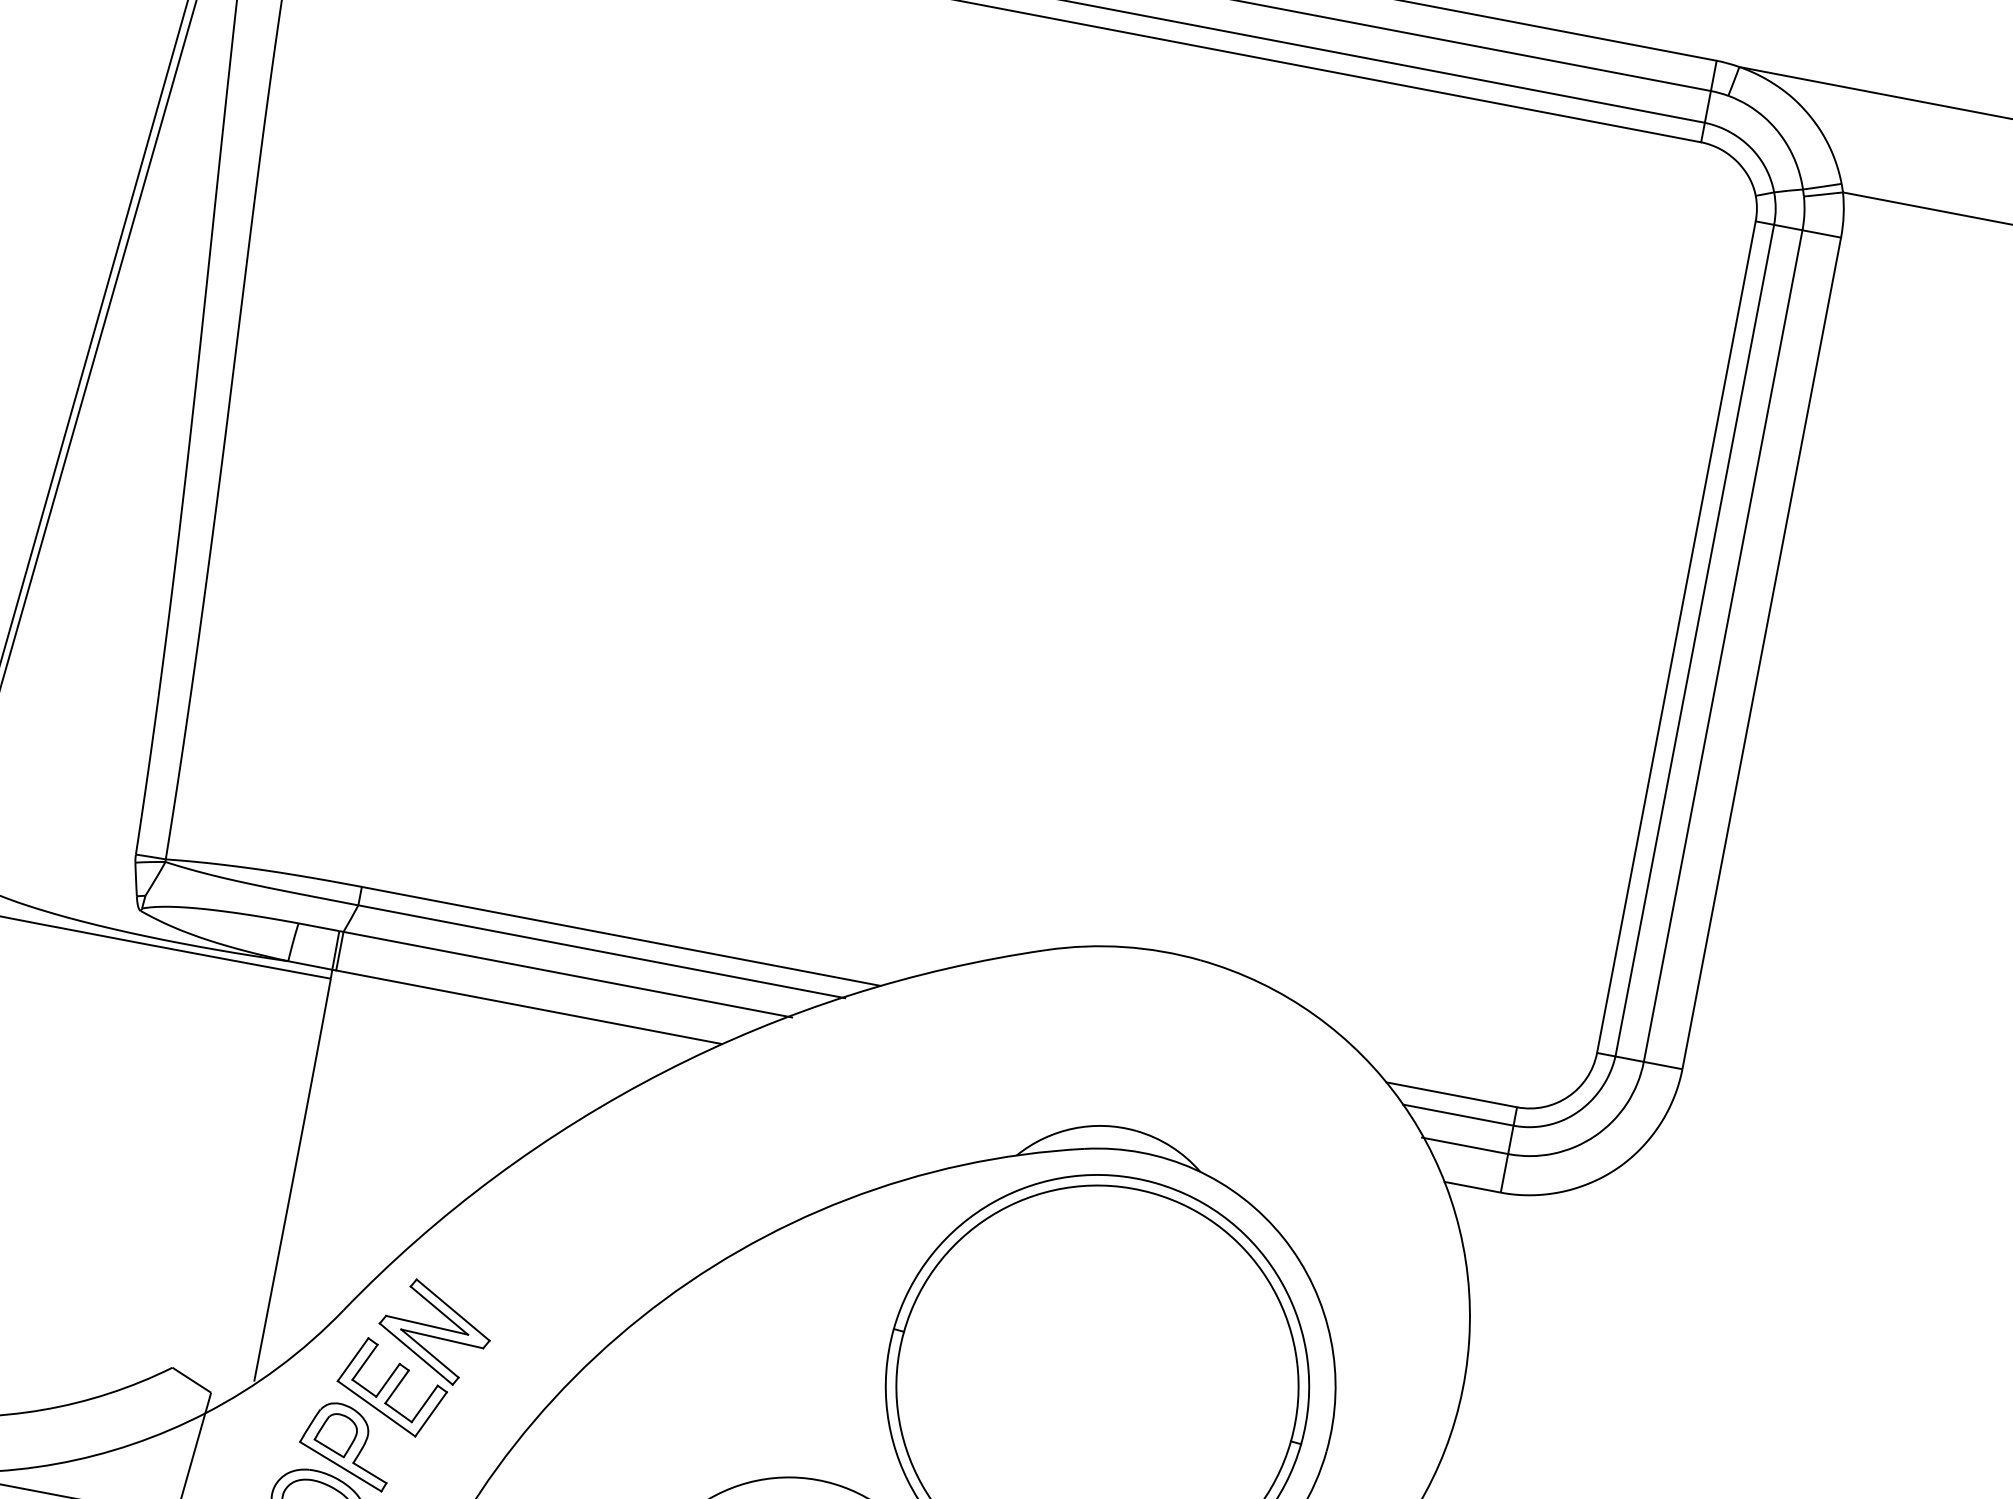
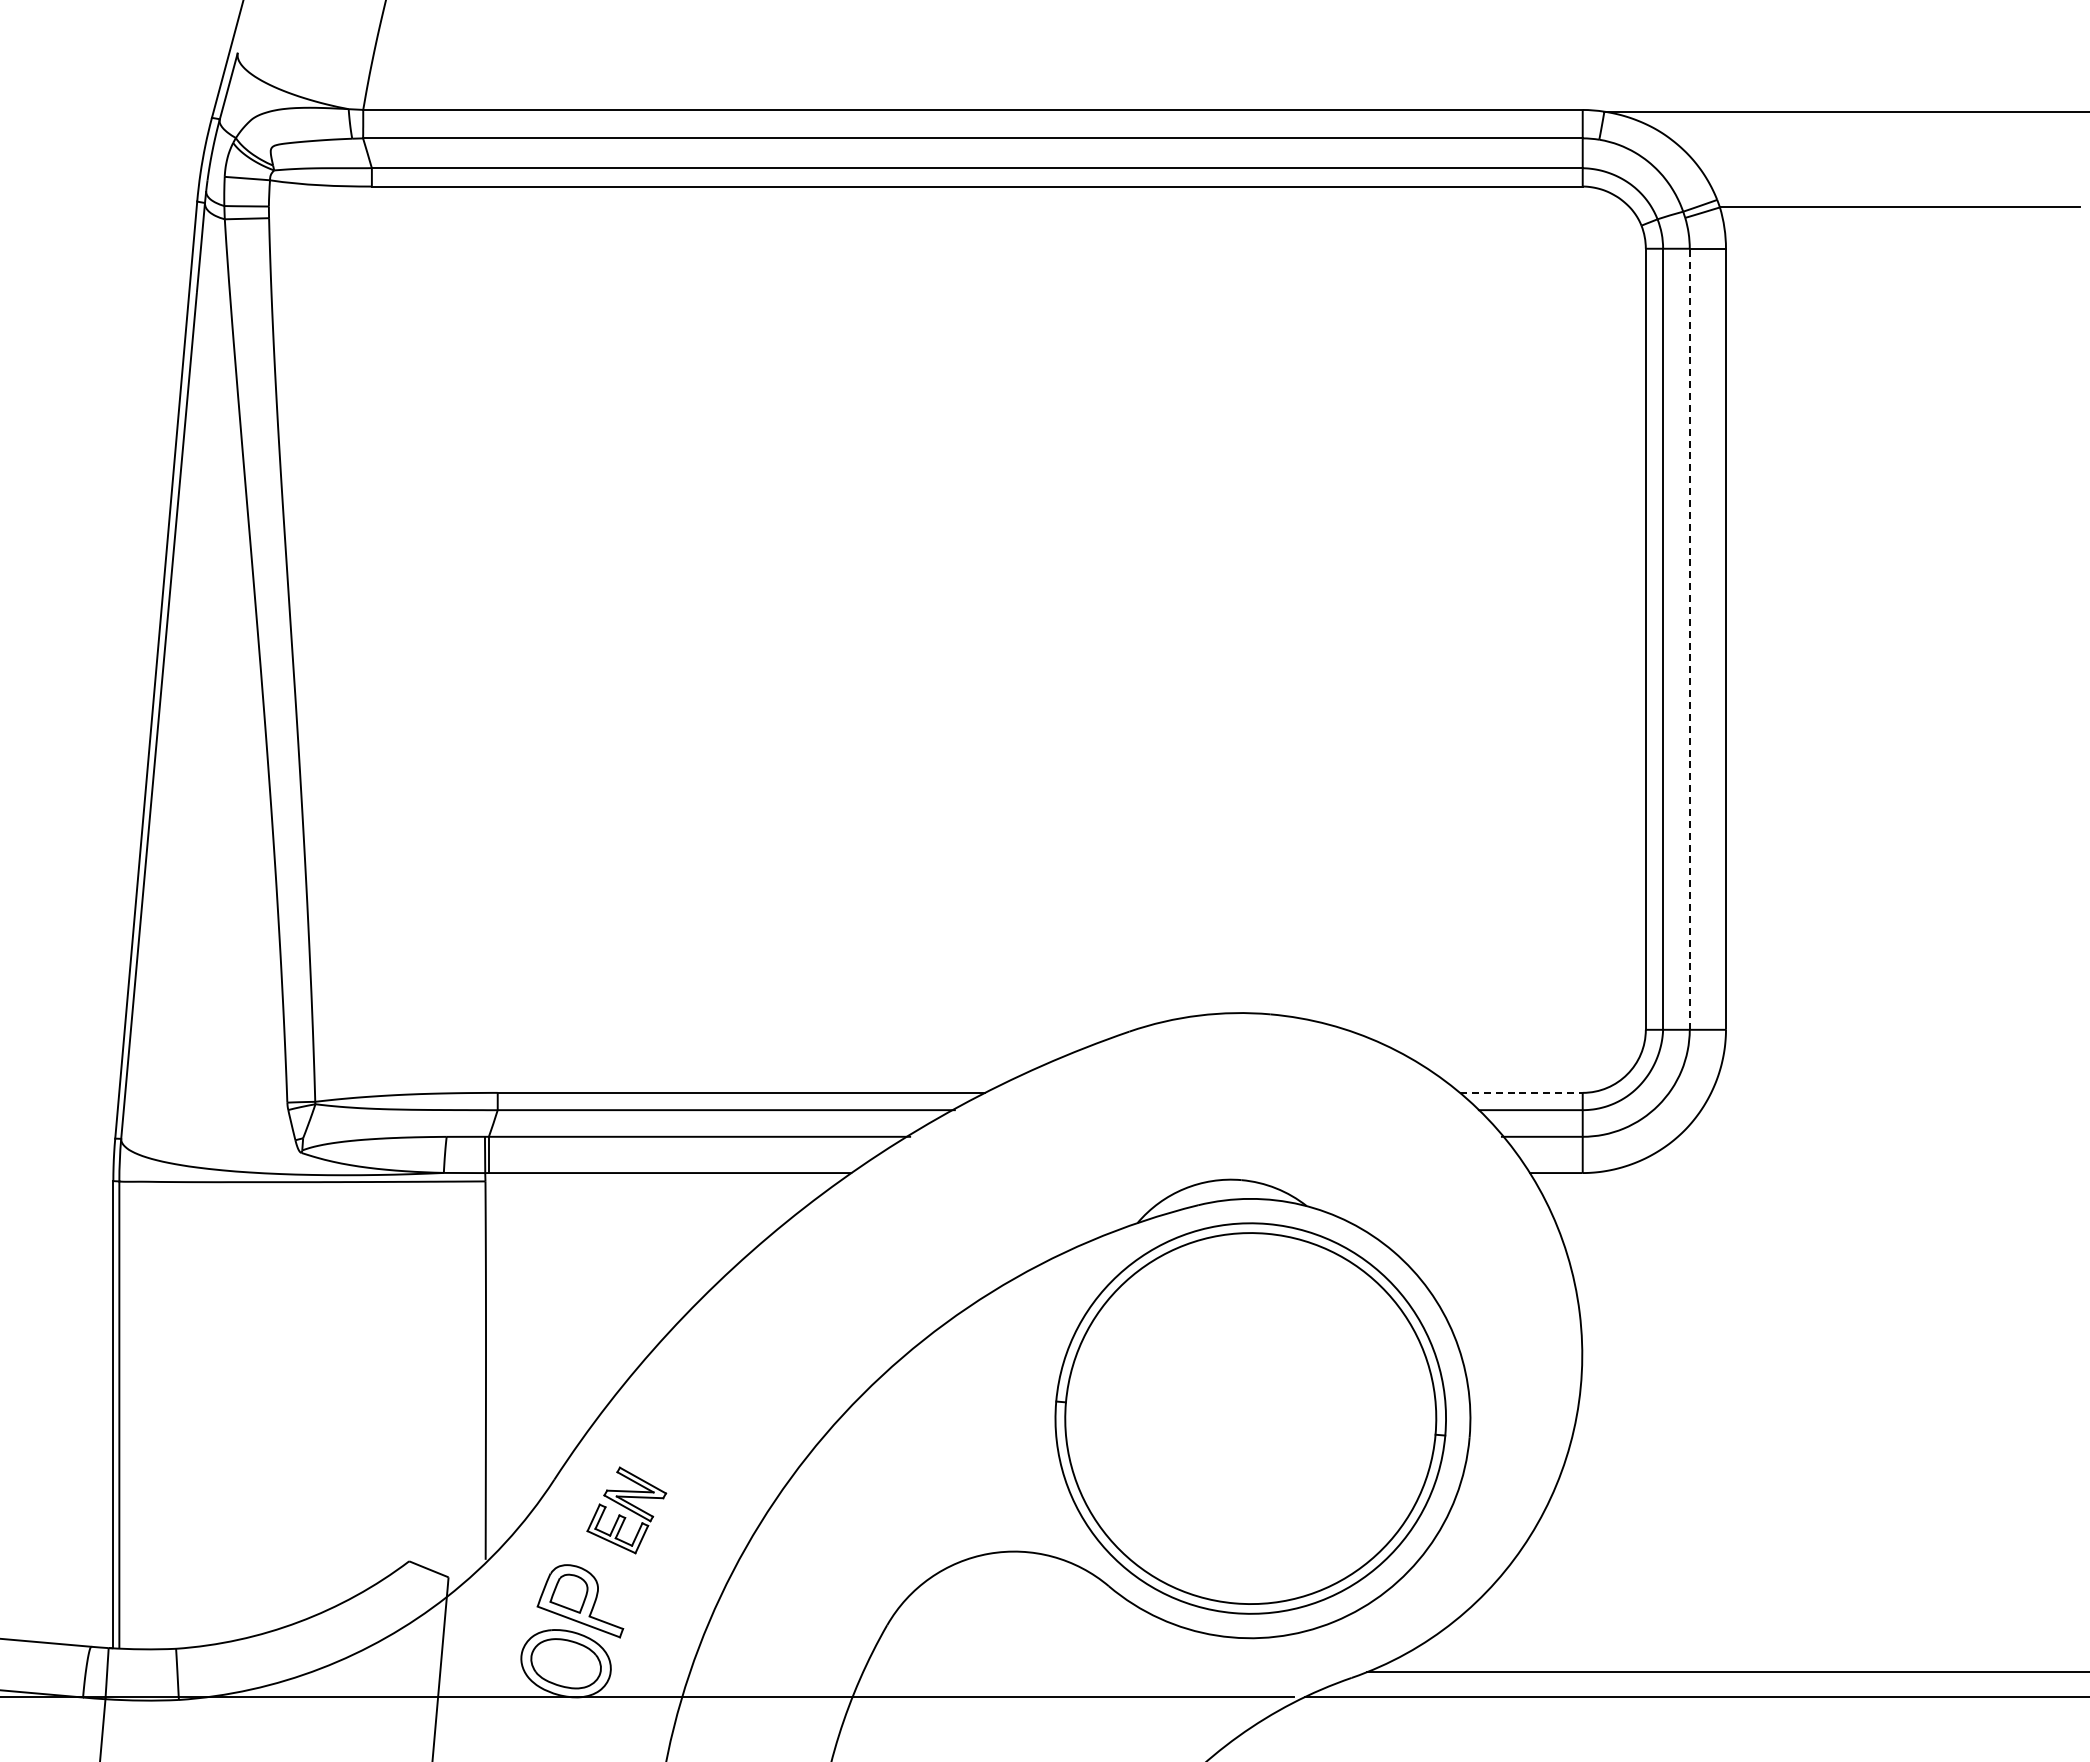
line: (1722, 646) -> (1689, 639), solid -> dashed
line: (1451, 1094) -> (1521, 1092), solid -> dashed
part: (414, 1357) -> (626, 1510), size x0.6

